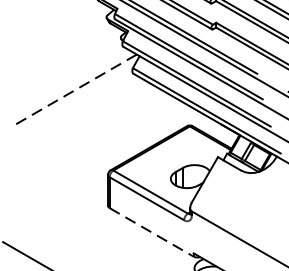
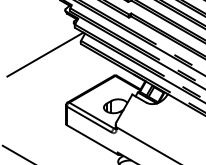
line: (73, 90) -> (45, 54), dashed -> solid
line: (151, 233) -> (92, 140), dashed -> solid

